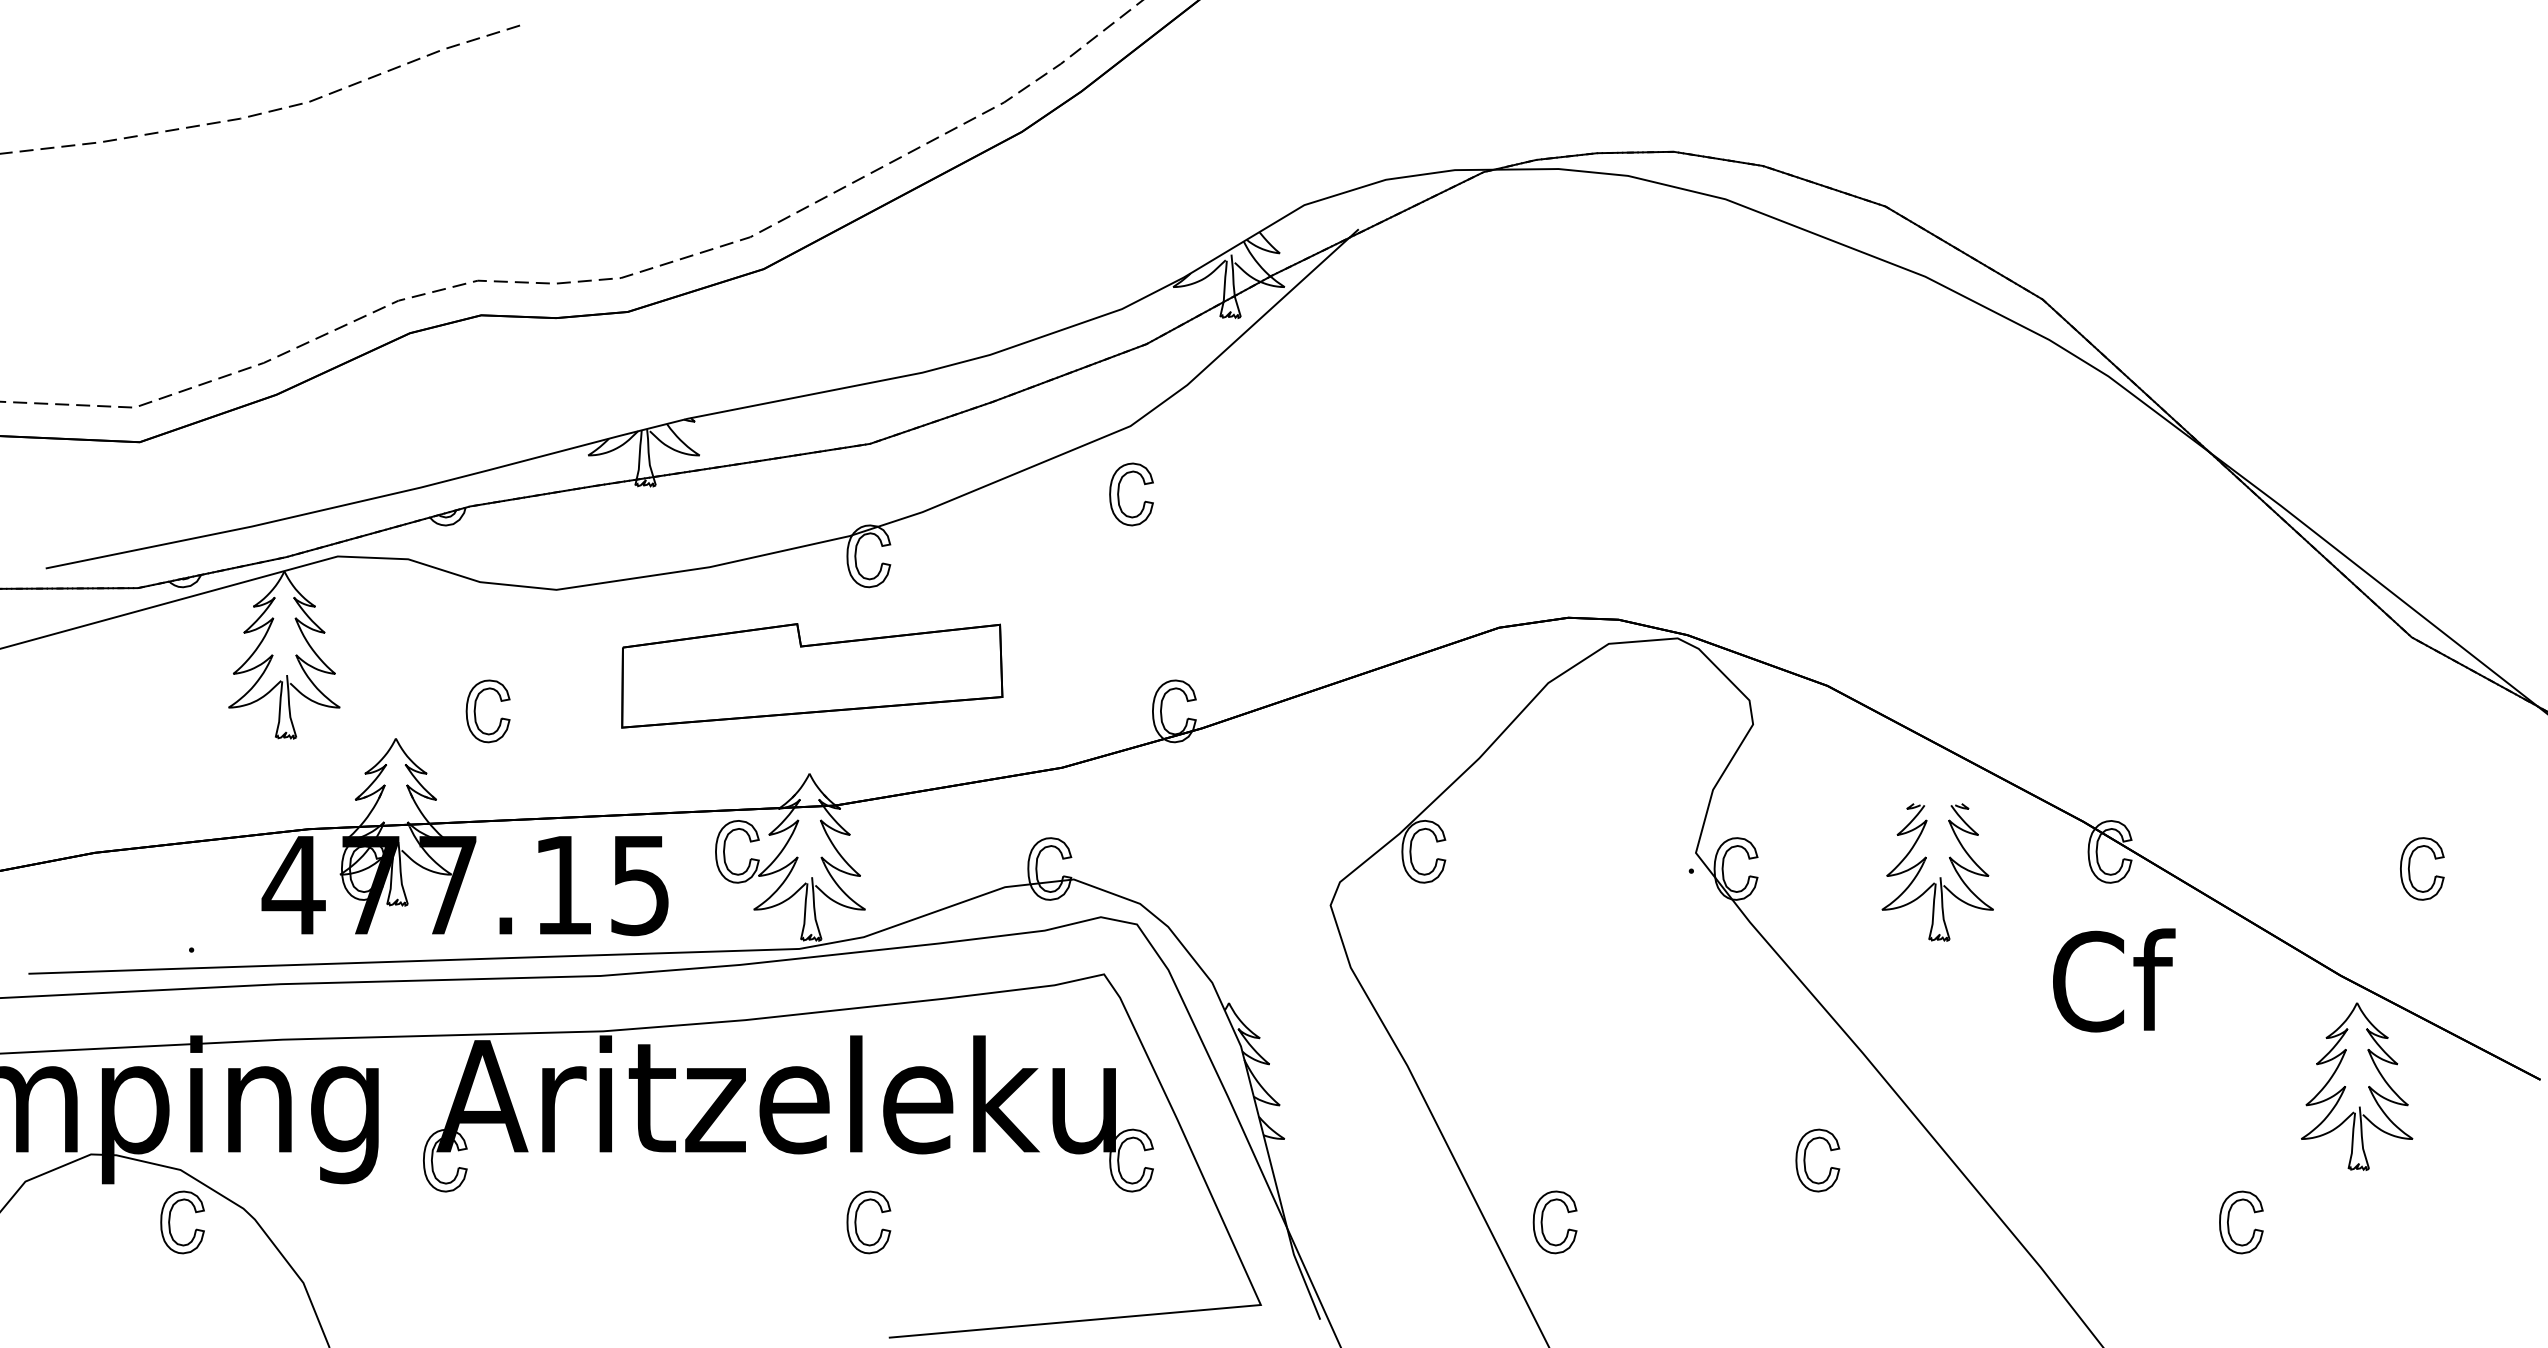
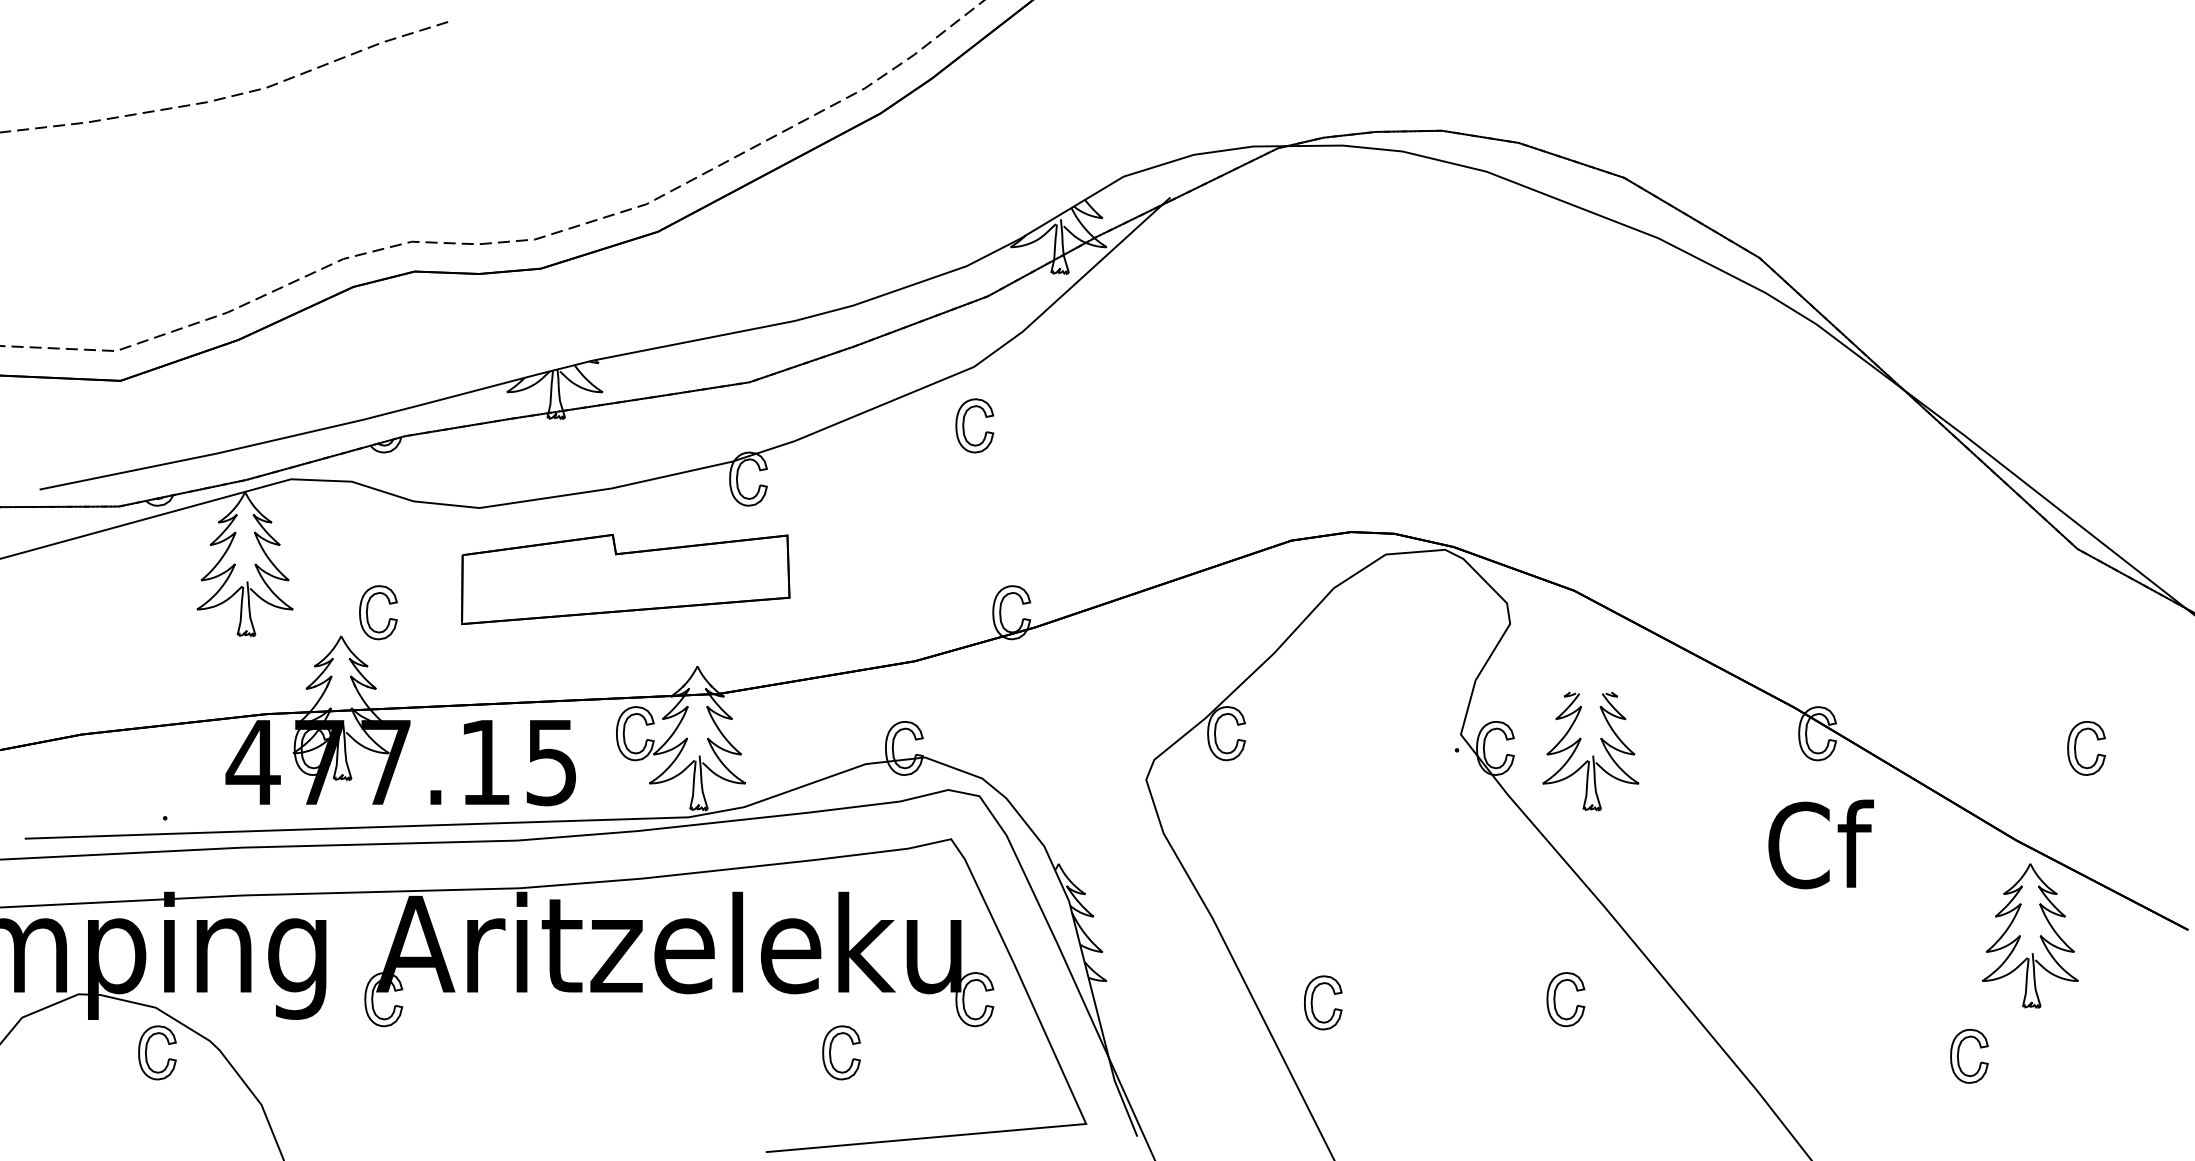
part: (812, 675) -> (625, 579), moved
part: (475, 711) -> (367, 612), moved
part: (1937, 872) -> (1590, 751), moved
part: (2229, 1219) -> (1959, 1053), moved
part: (856, 1222) -> (830, 1052), moved
part: (1542, 1222) -> (1312, 1002), moved

